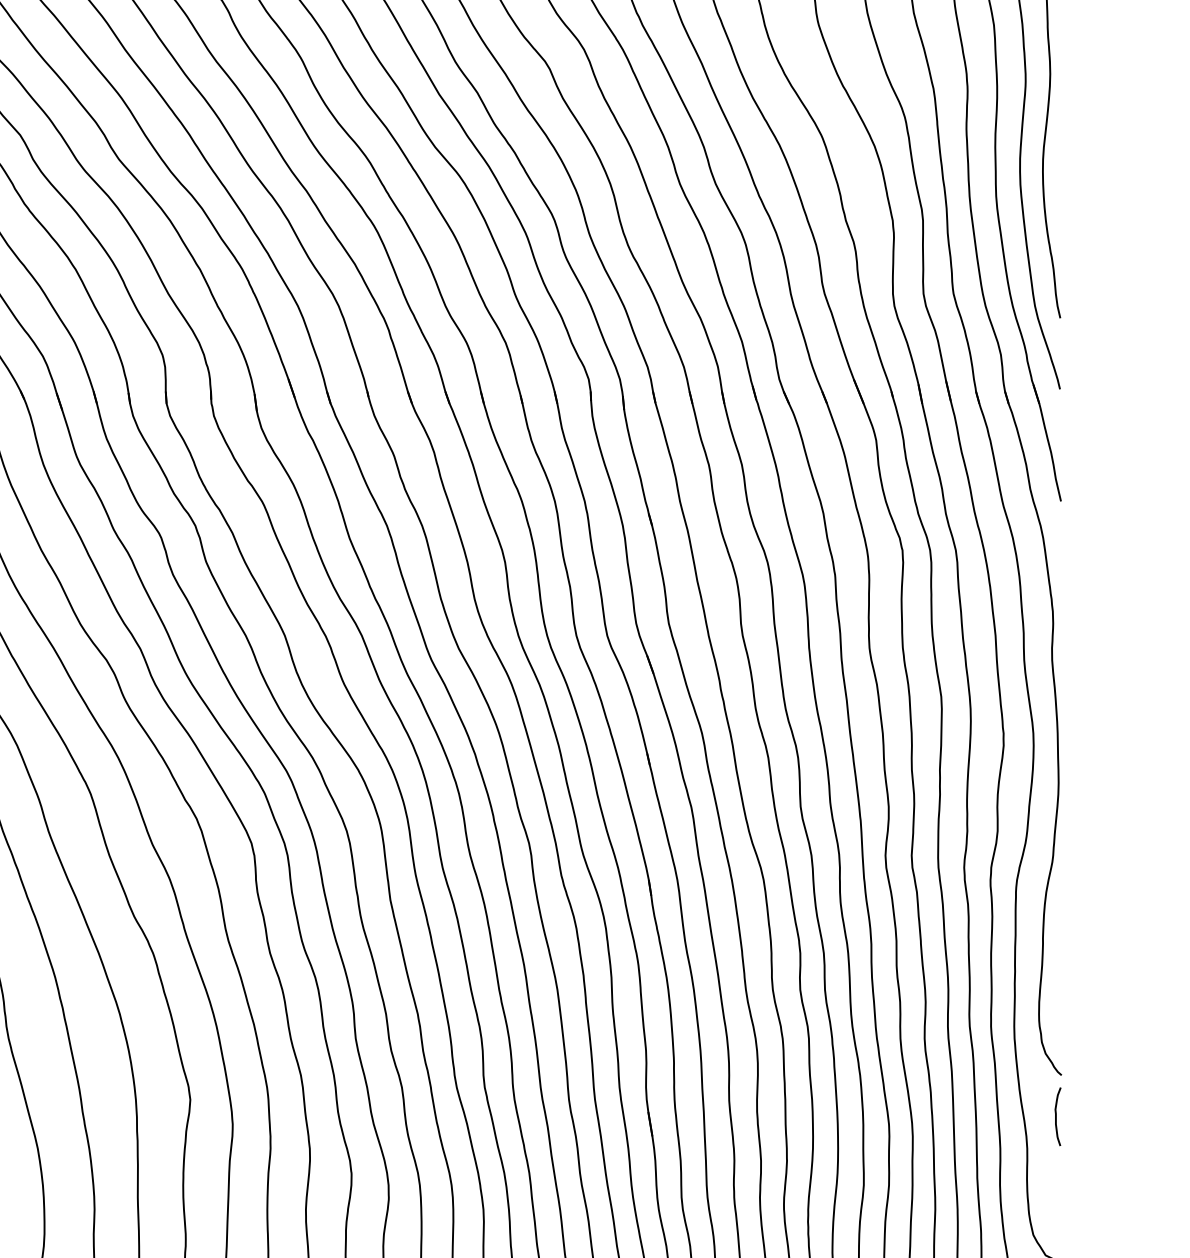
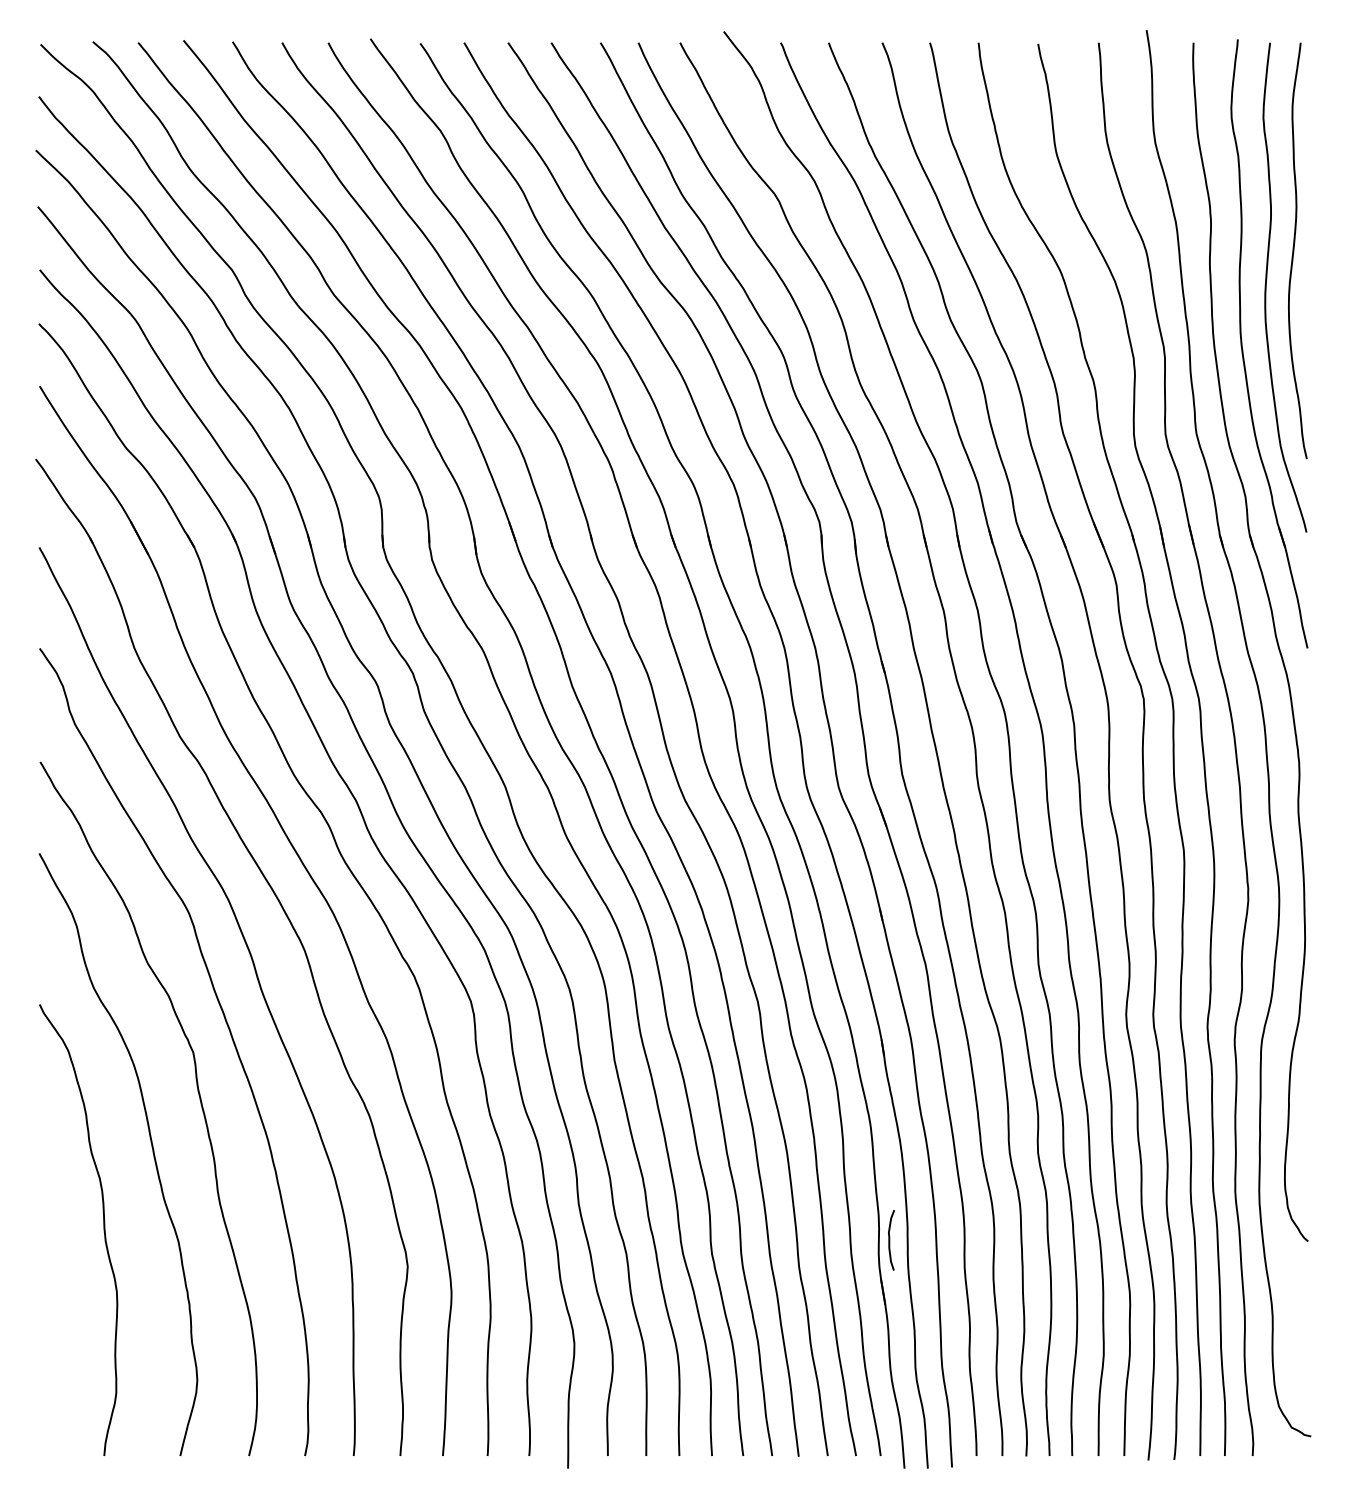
curve: (1057, 1116) -> (890, 1240), moved

